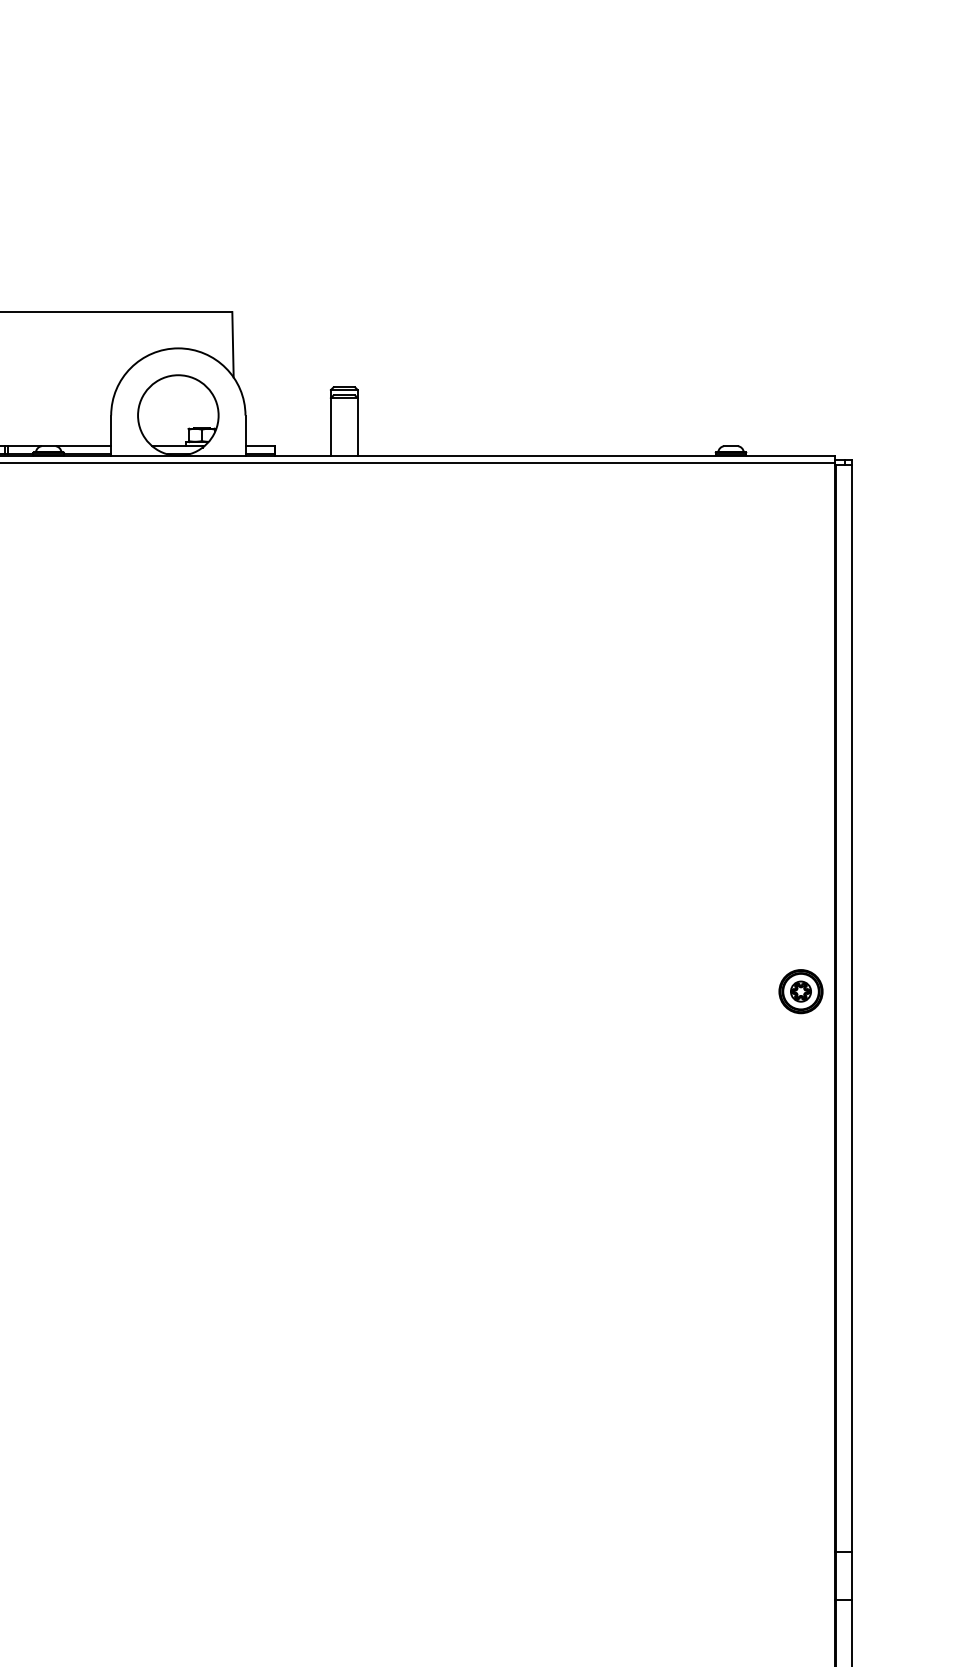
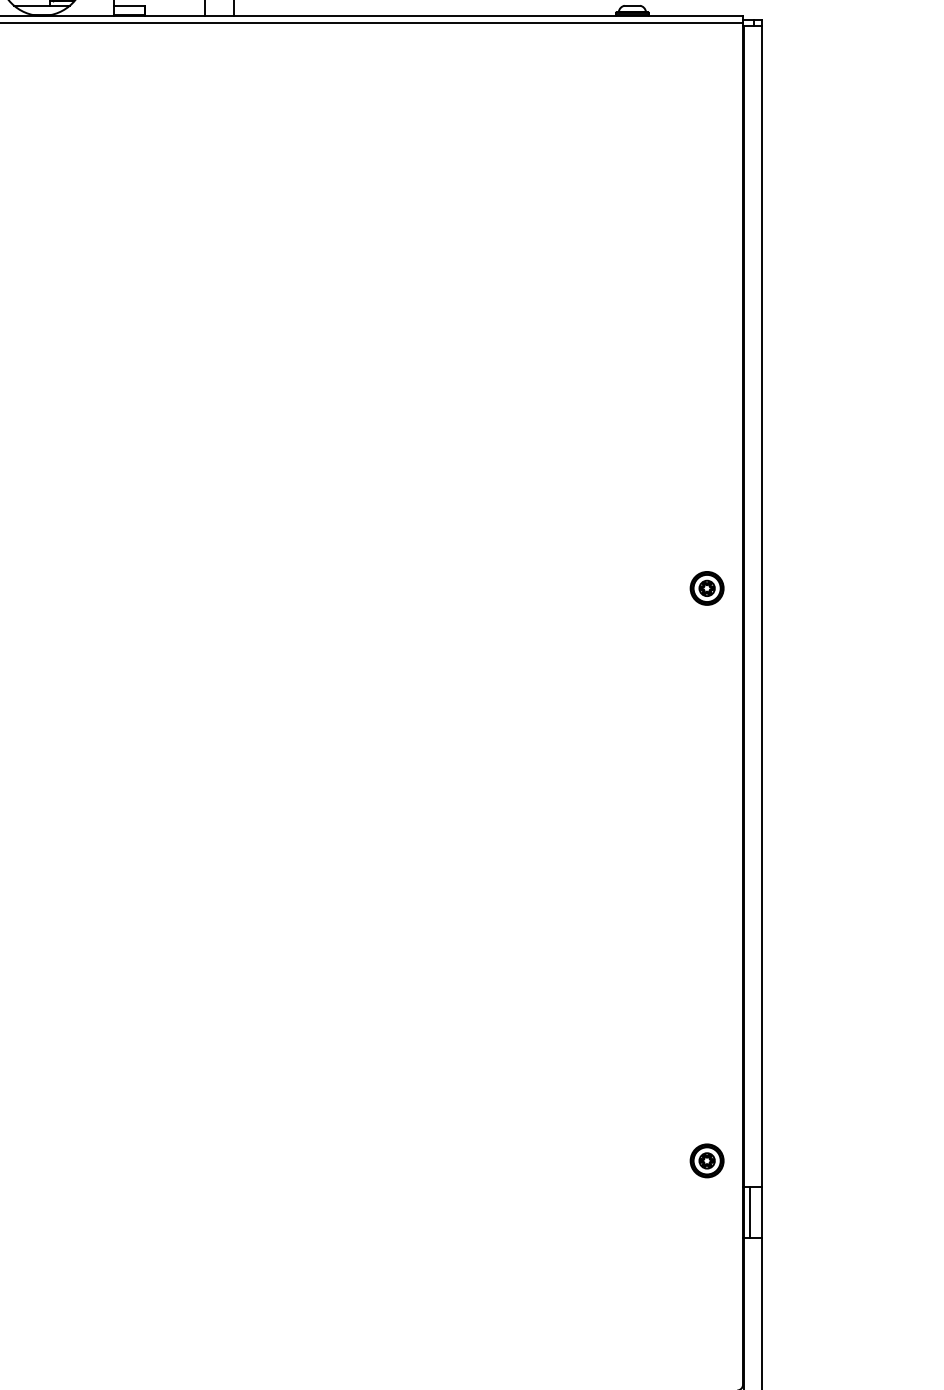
part: (800, 991) -> (706, 588), size x0.71
part: (800, 1527) -> (706, 1160), added
line: (841, 1575) -> (750, 1212), added

